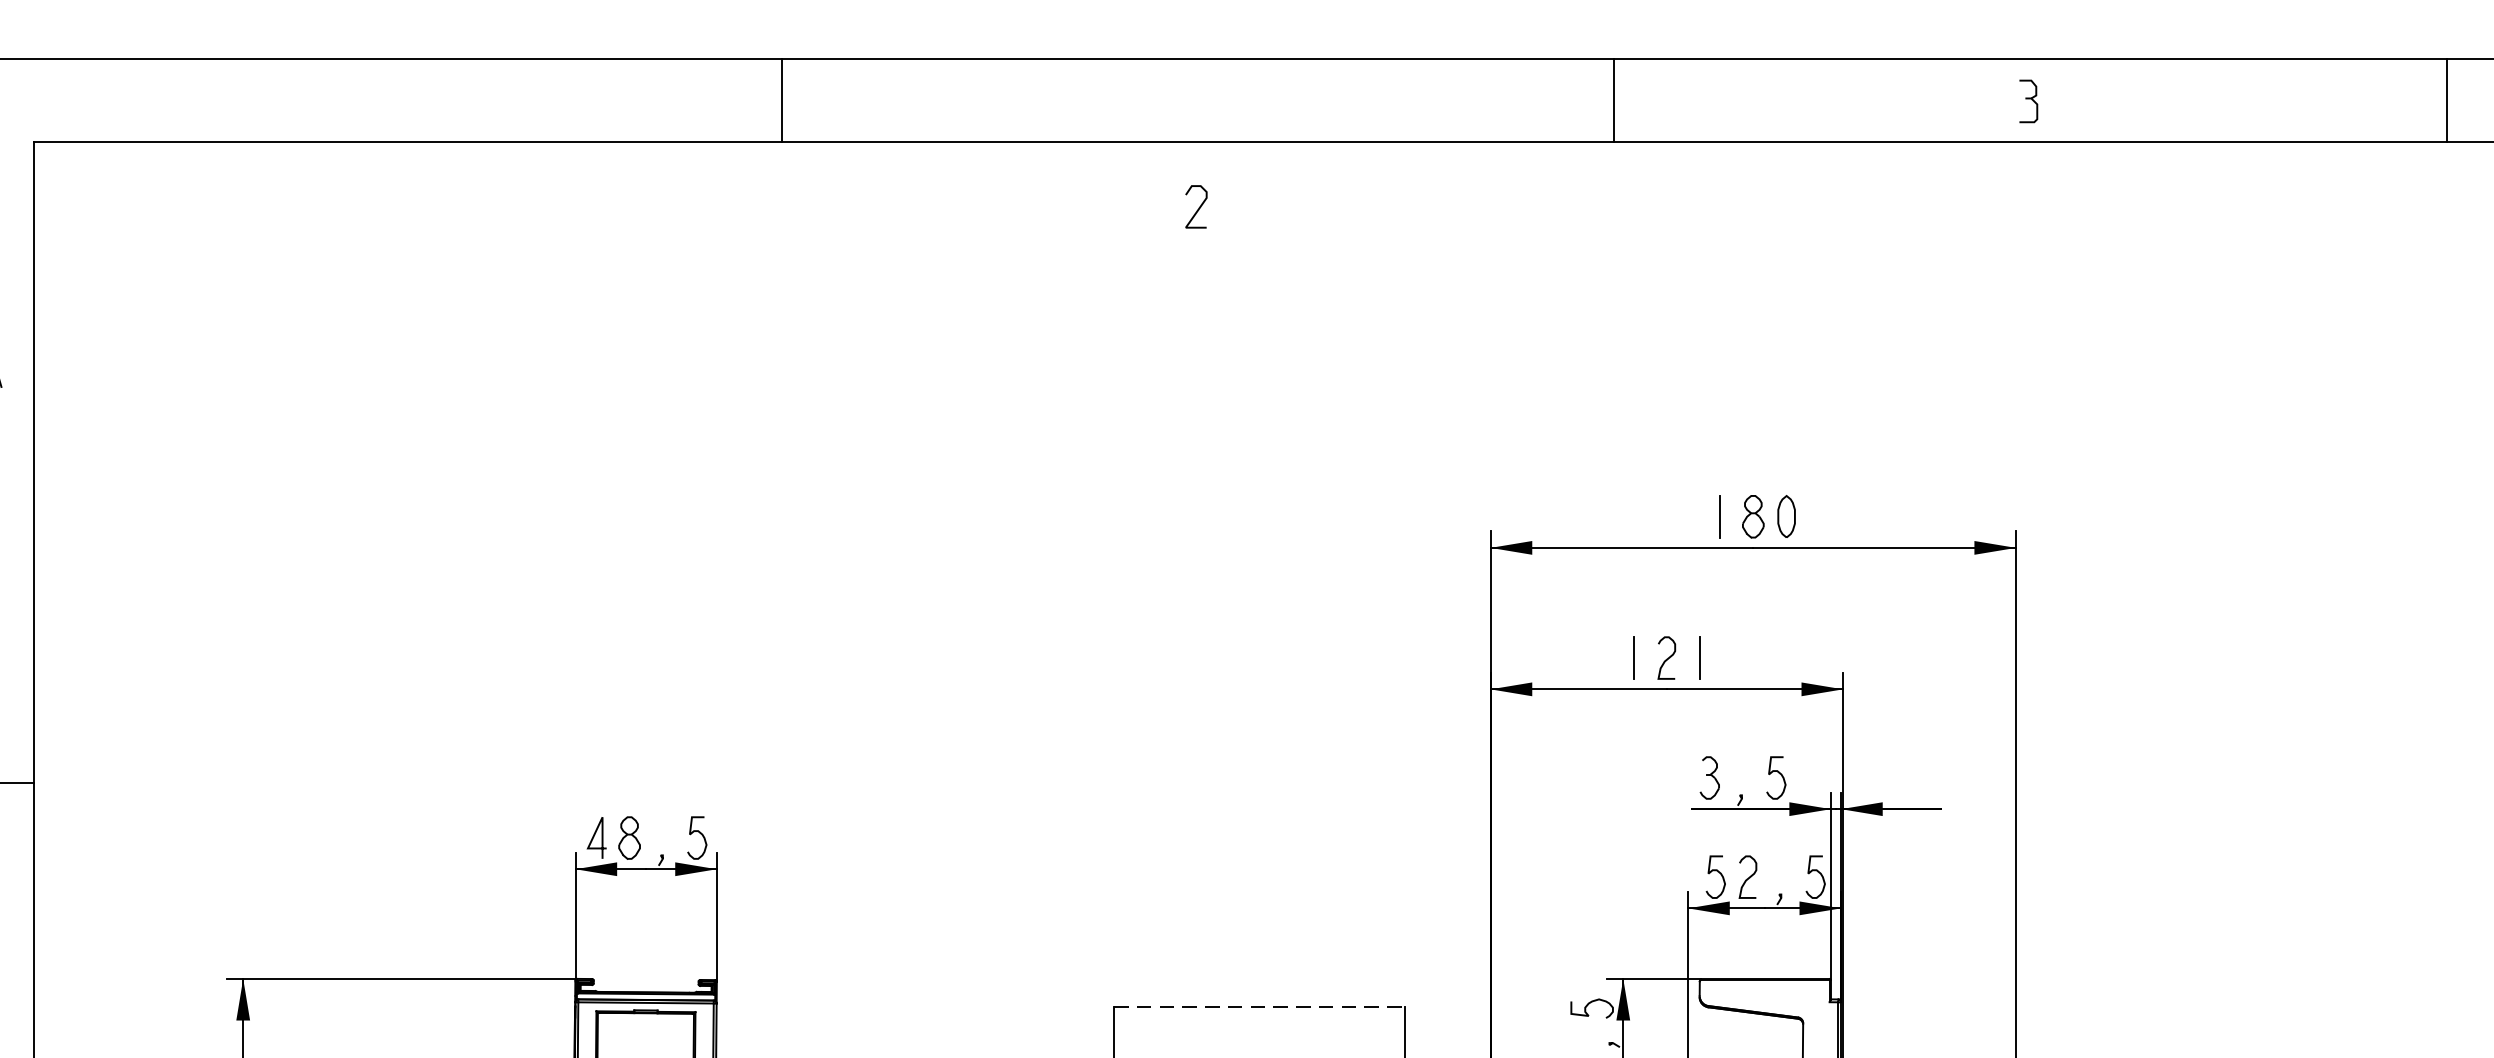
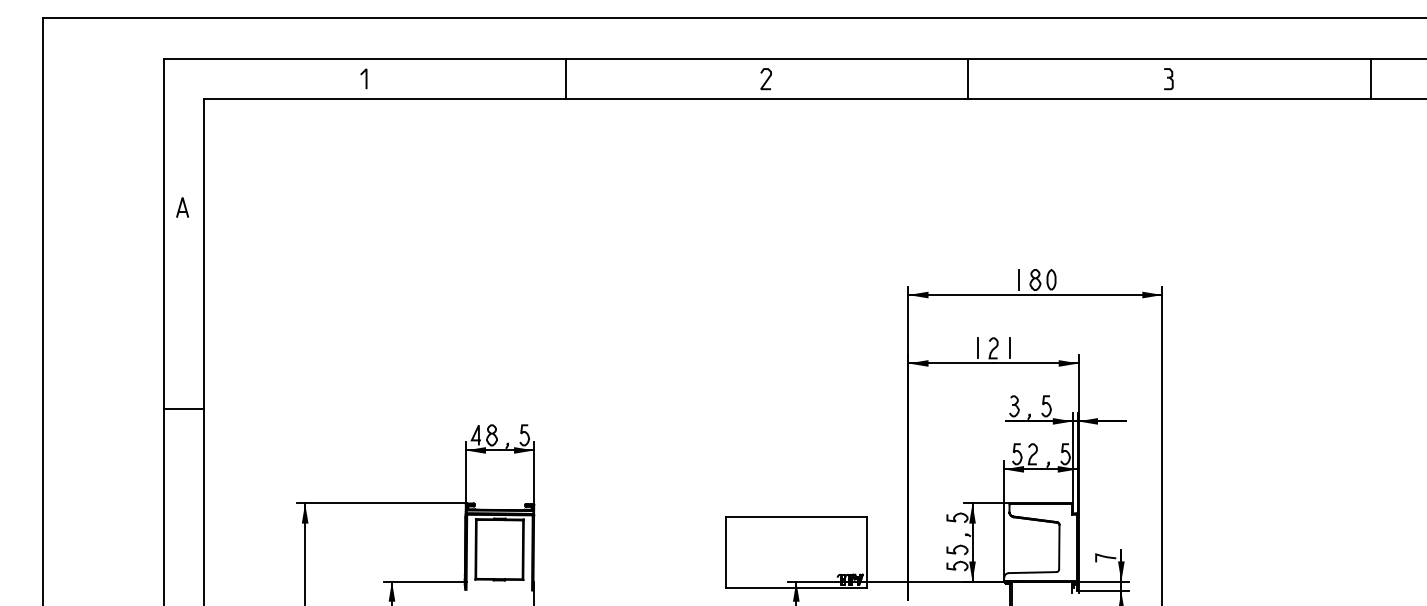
line: (367, 100) -> (365, 78), added
curve: (1197, 207) -> (766, 79), moved
line: (1261, 1007) -> (797, 517), dashed -> solid

